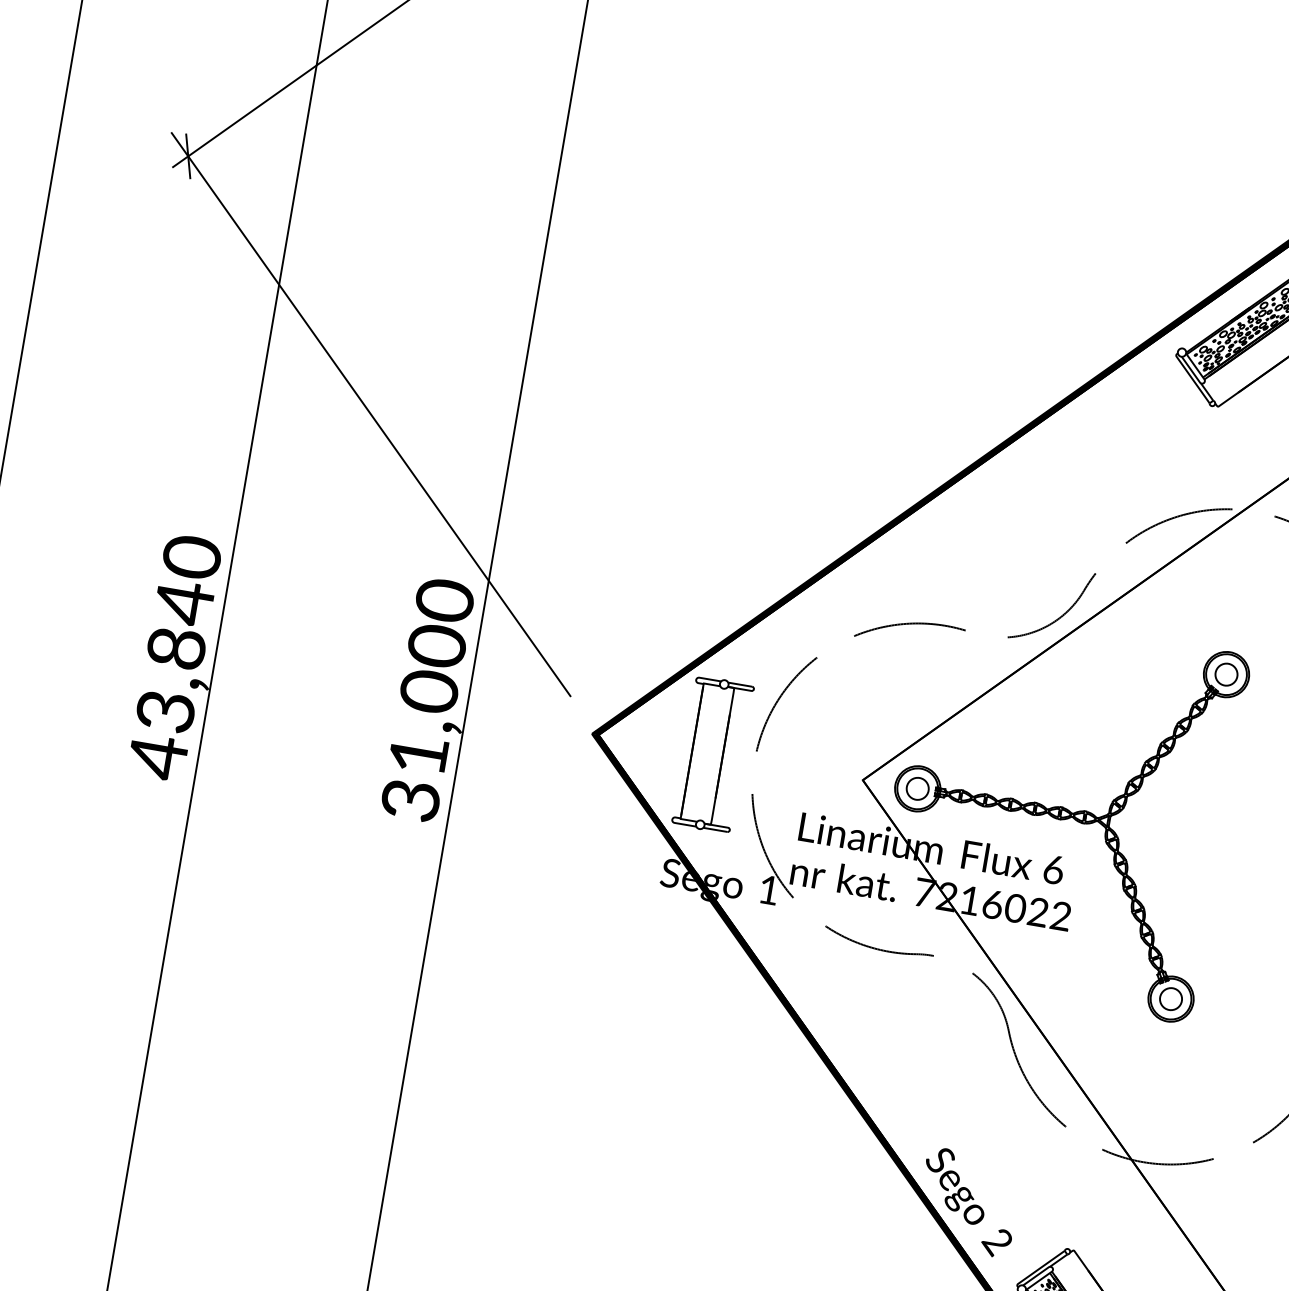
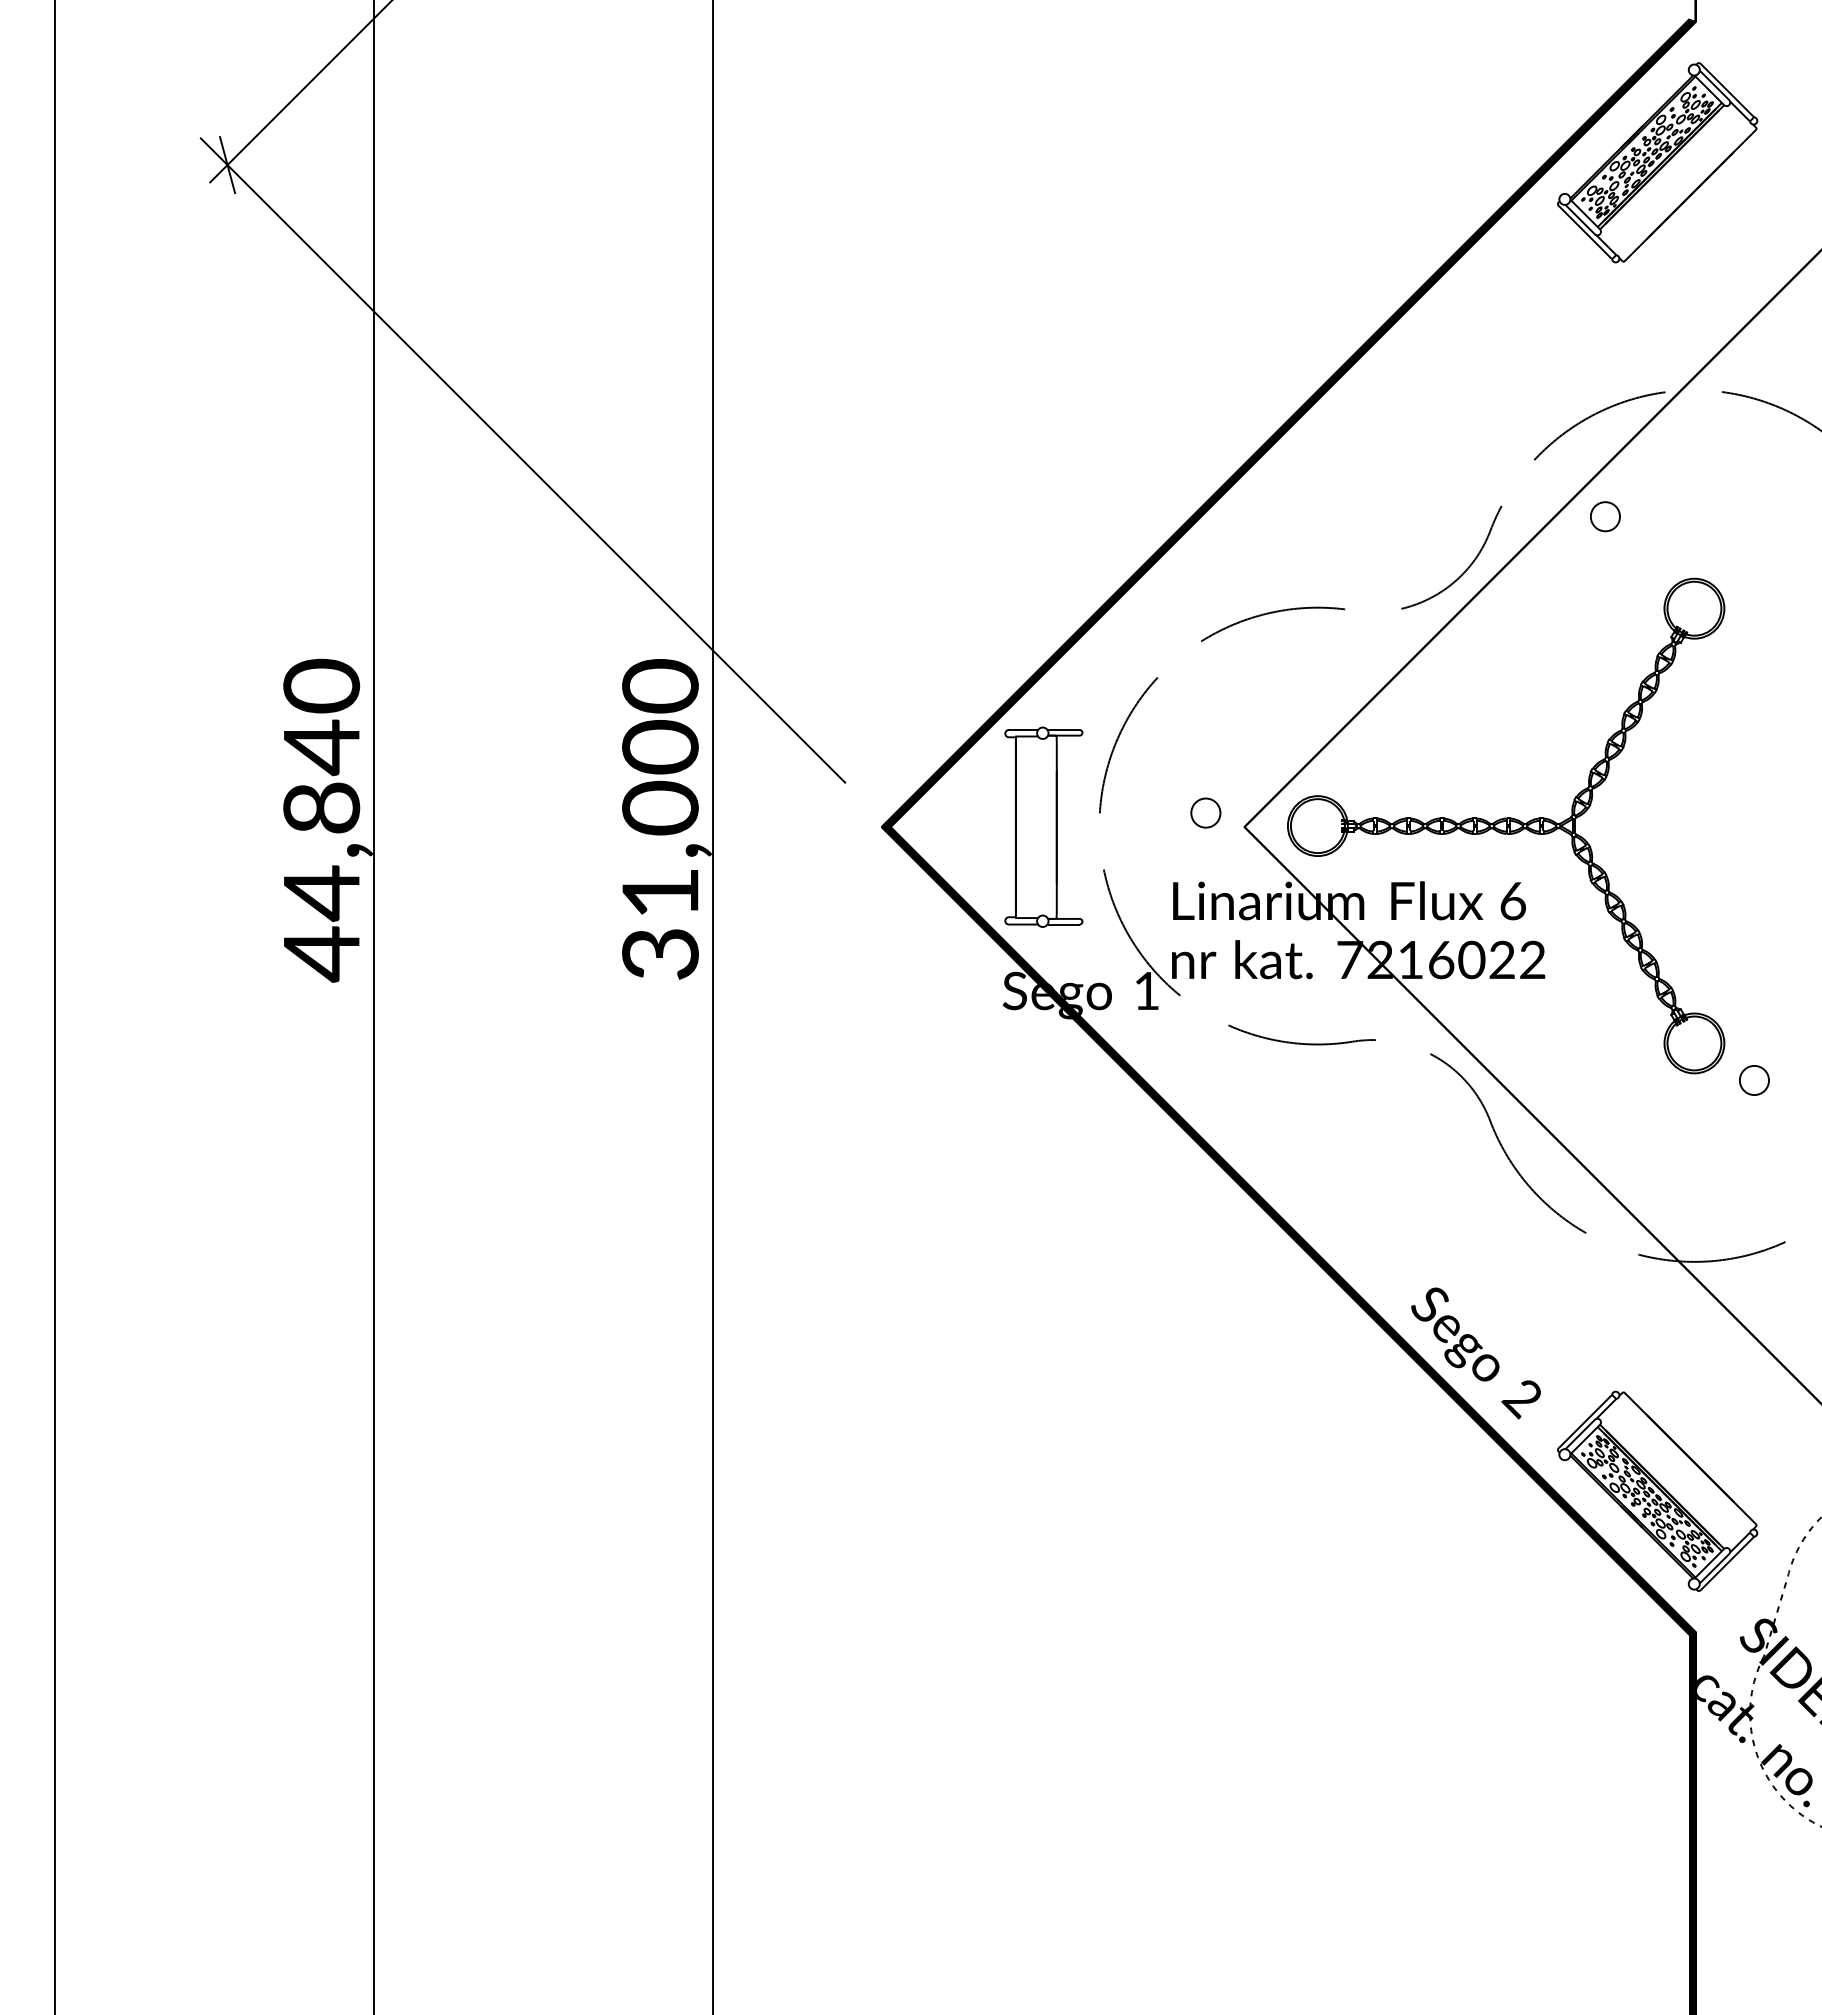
circle: (1226, 674) -> (1605, 516), moved
text: (165, 712) -> (321, 893), 43,840 -> 44,840
circle: (917, 788) -> (1205, 812), moved
circle: (1171, 999) -> (1754, 1080), moved

